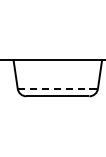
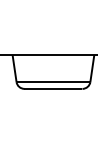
line: (57, 89) -> (53, 82), dashed -> solid

